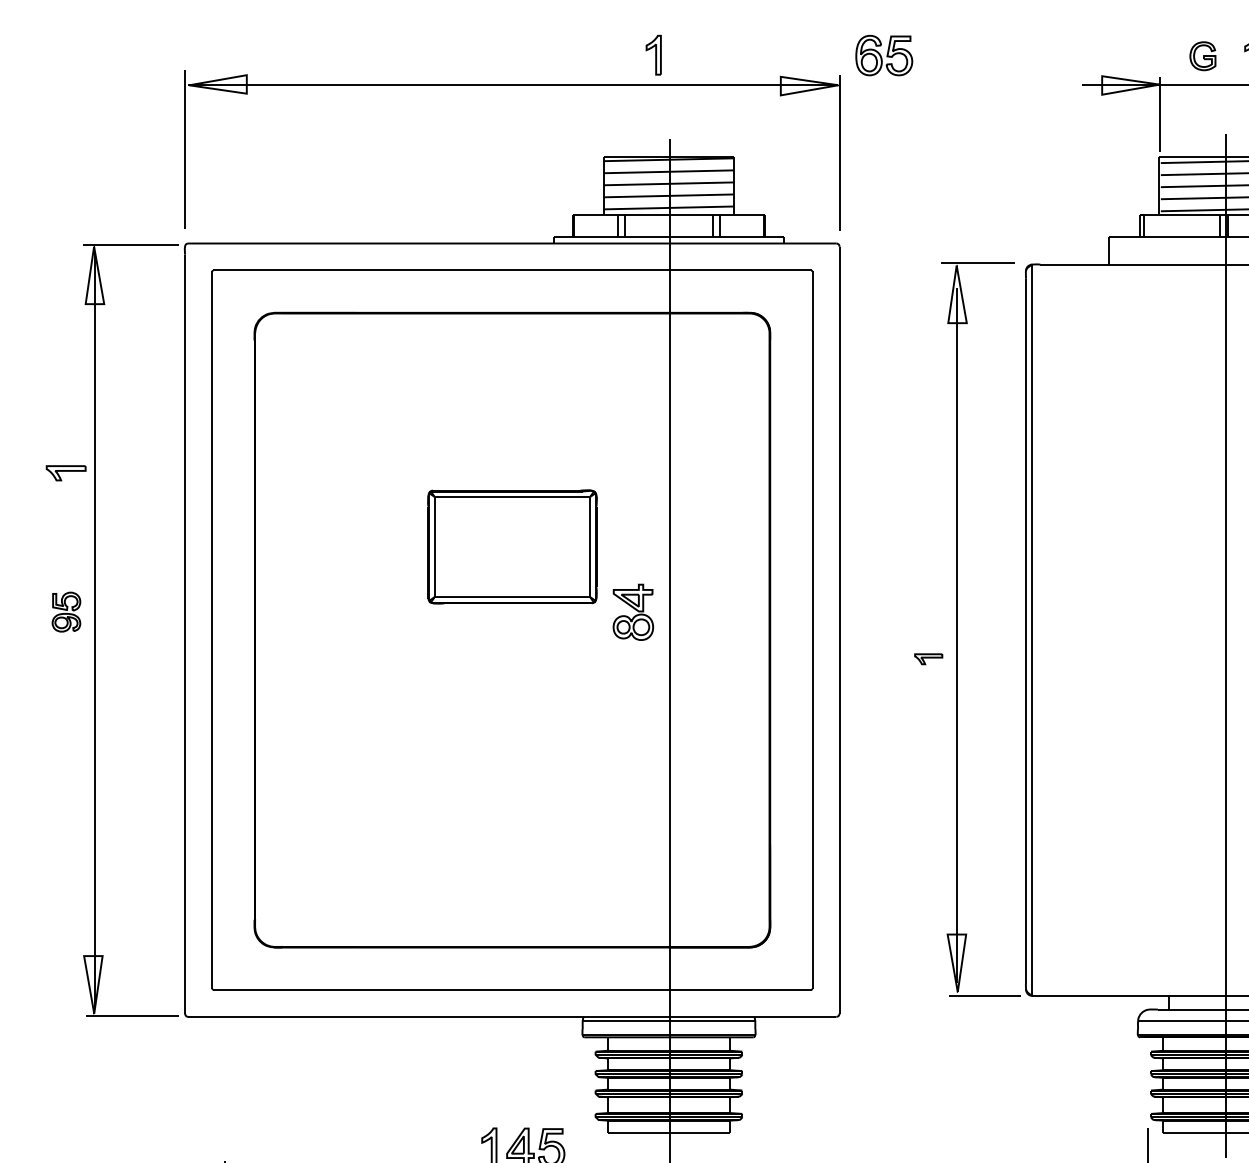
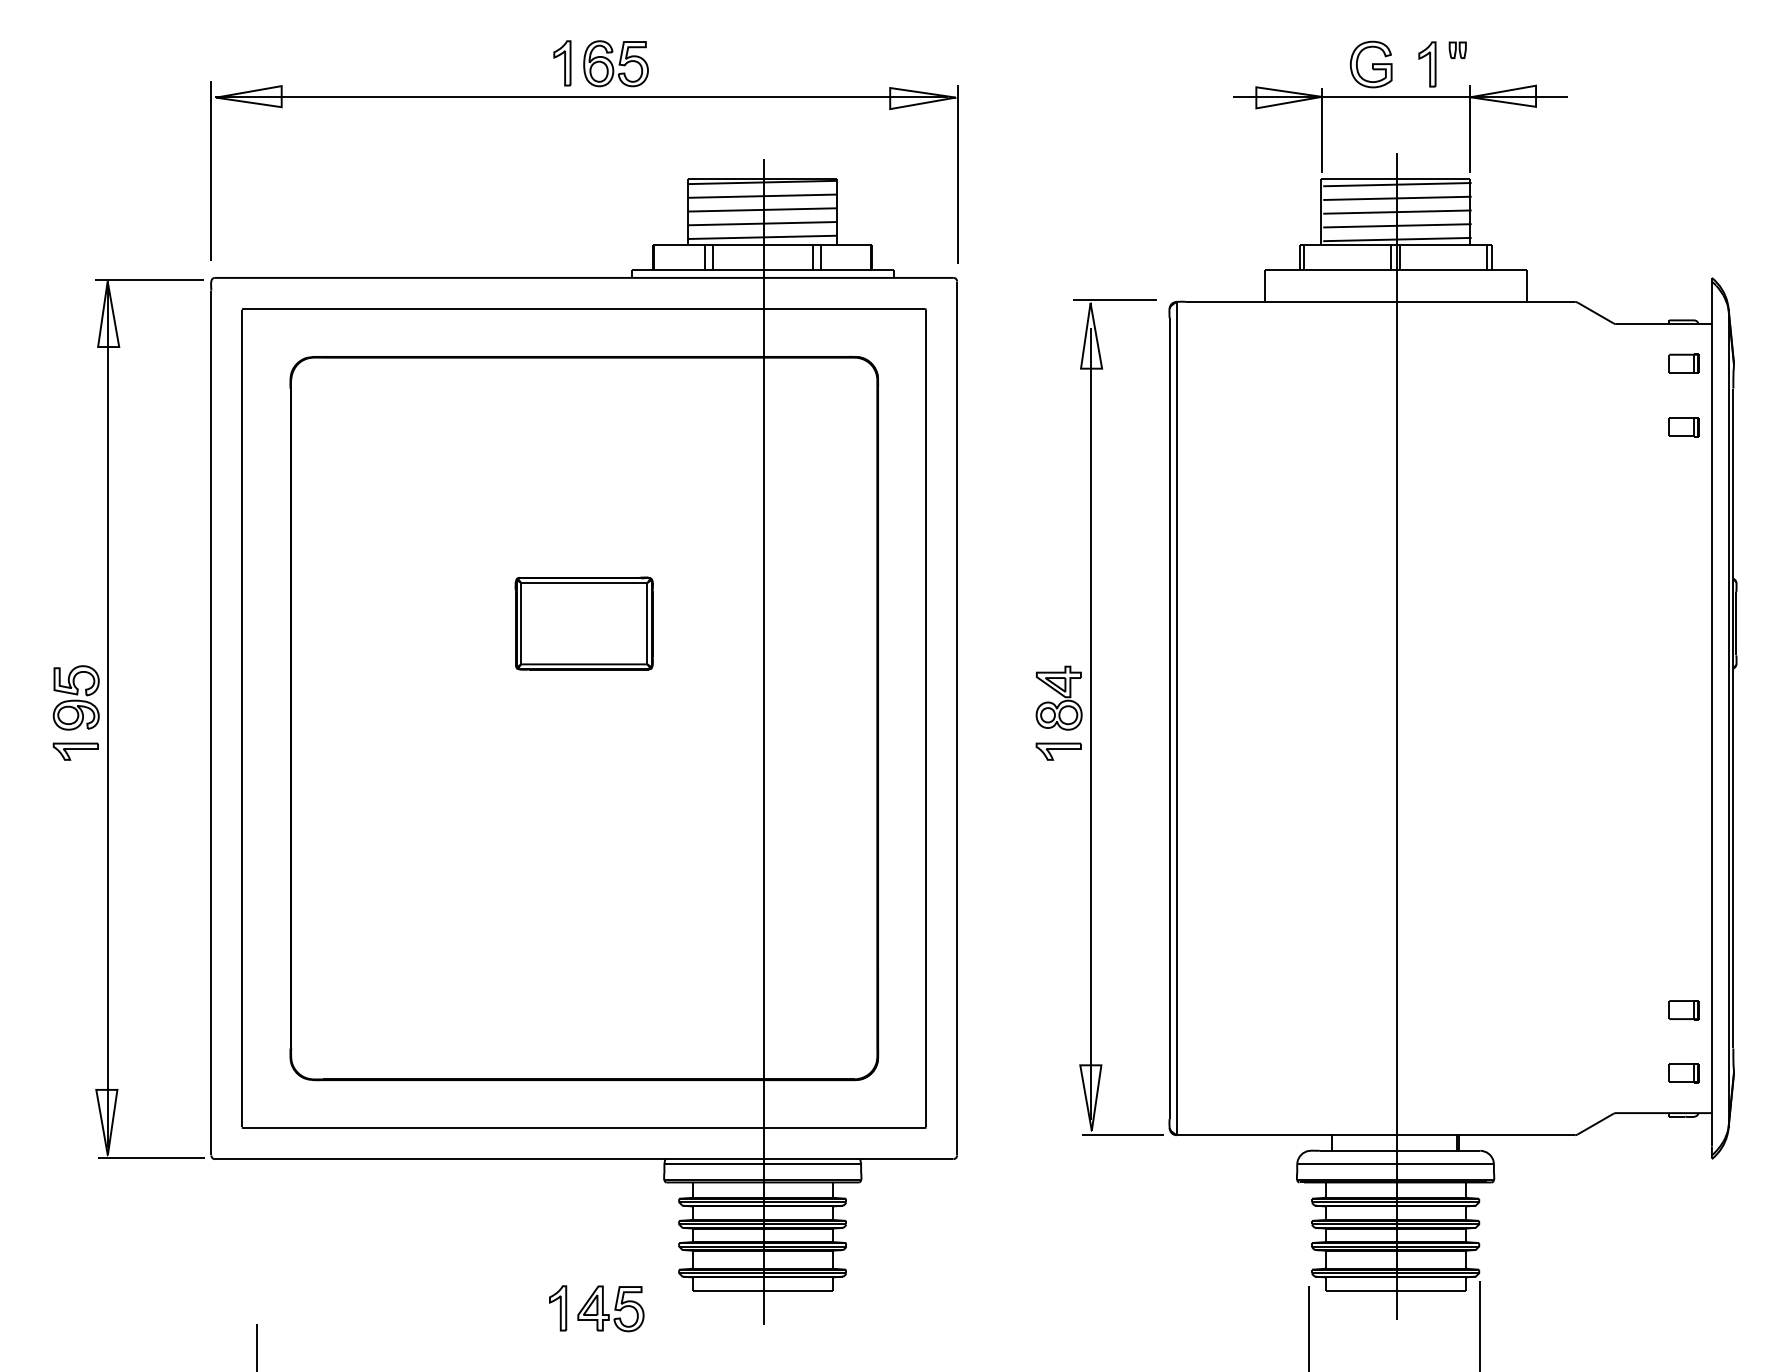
part: (653, 55) -> (562, 63), moved
part: (883, 55) -> (615, 63), moved
part: (1202, 56) -> (1370, 64), size x1.43
part: (65, 473) -> (75, 751), moved
part: (511, 546) -> (583, 623), size x0.71
part: (65, 611) -> (75, 697), size x1.43
part: (632, 611) -> (1058, 697), moved
part: (928, 659) -> (1058, 751), size x1.43

